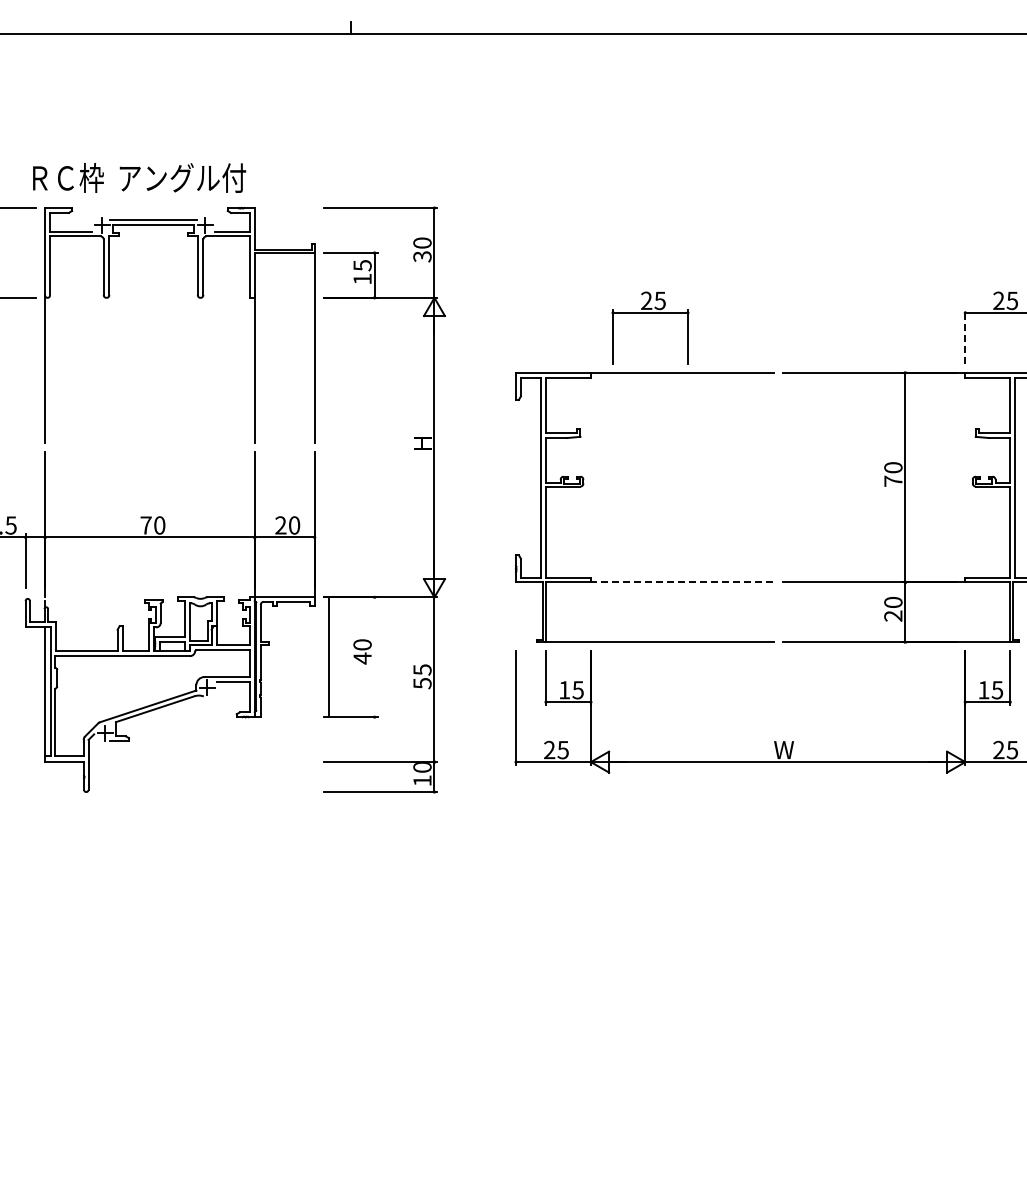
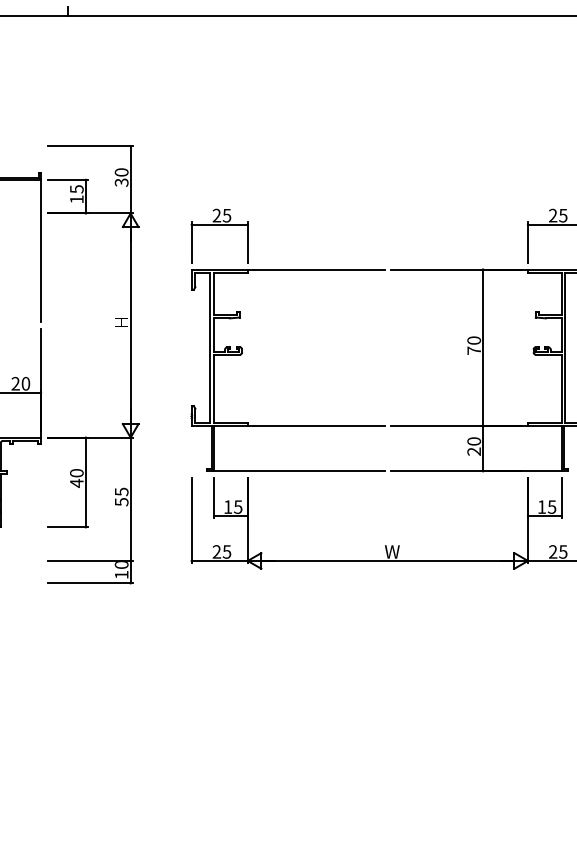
part: (650, 313) -> (219, 225), moved
line: (965, 336) -> (528, 242), dashed -> solid
line: (681, 582) -> (315, 426), dashed -> solid
line: (328, 657) -> (85, 482), moved

